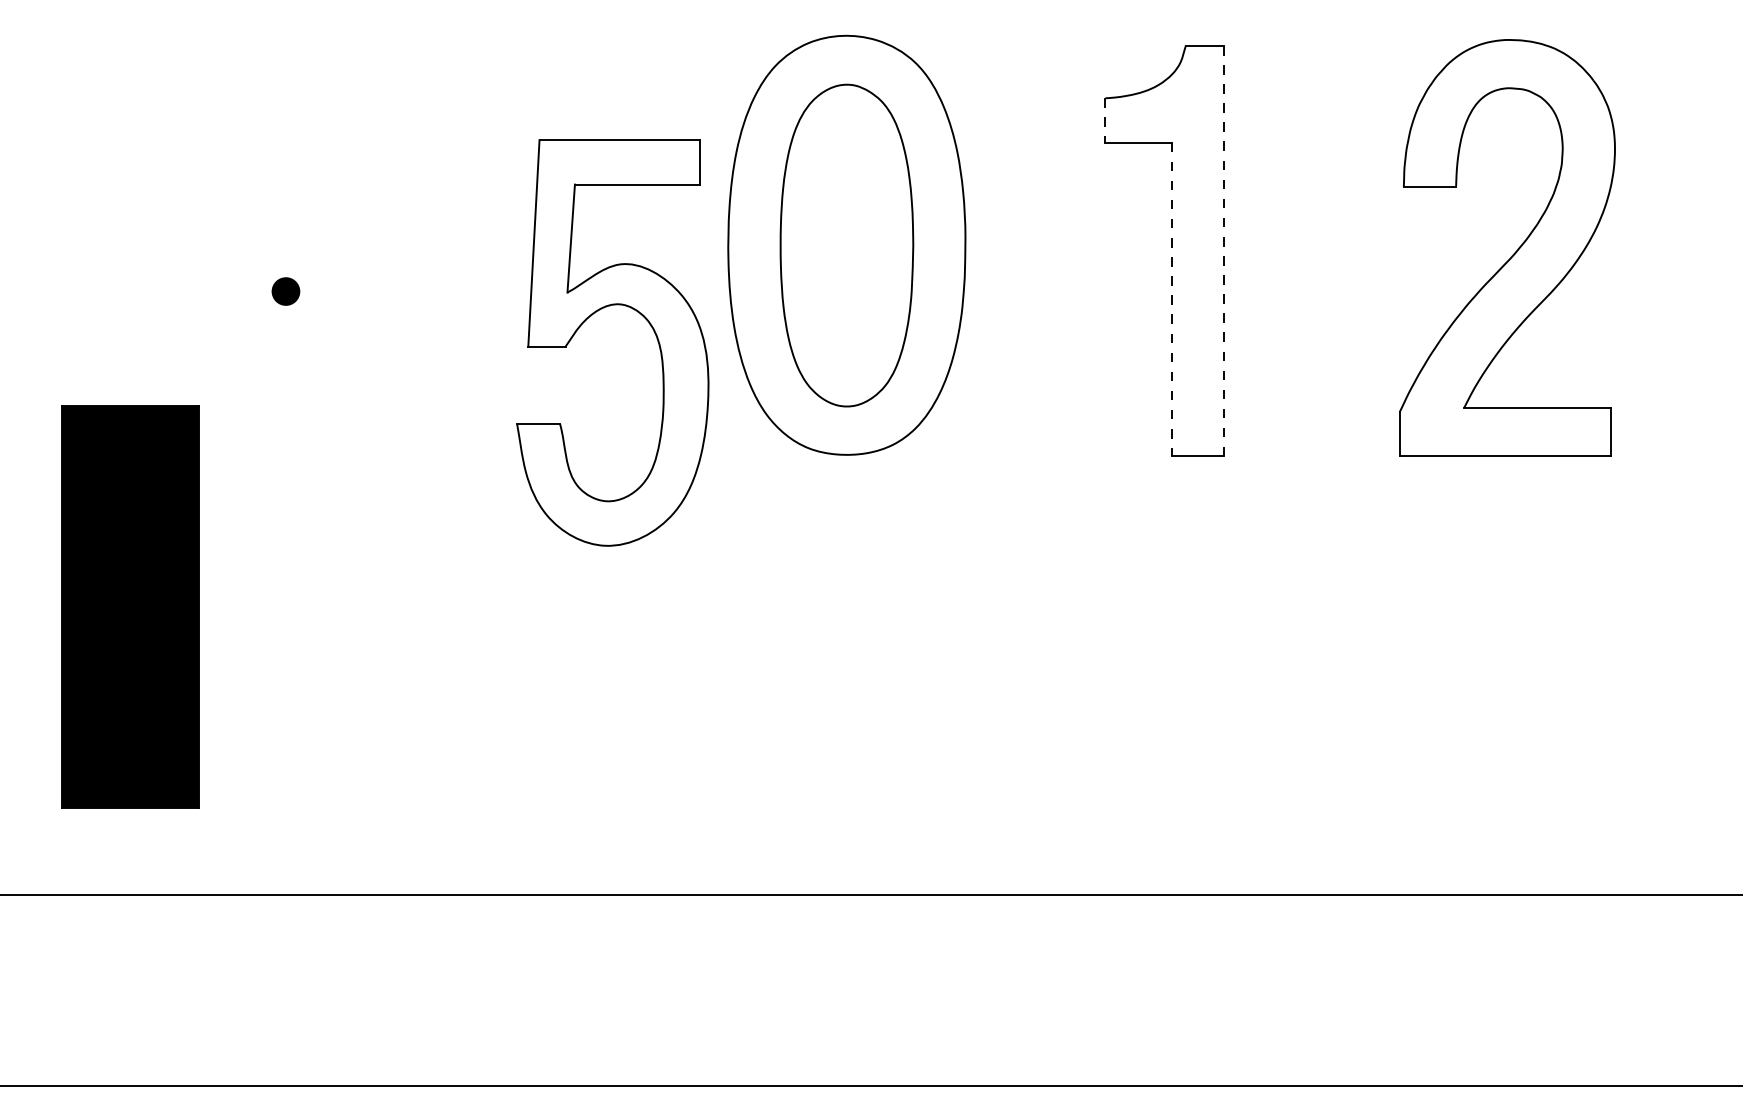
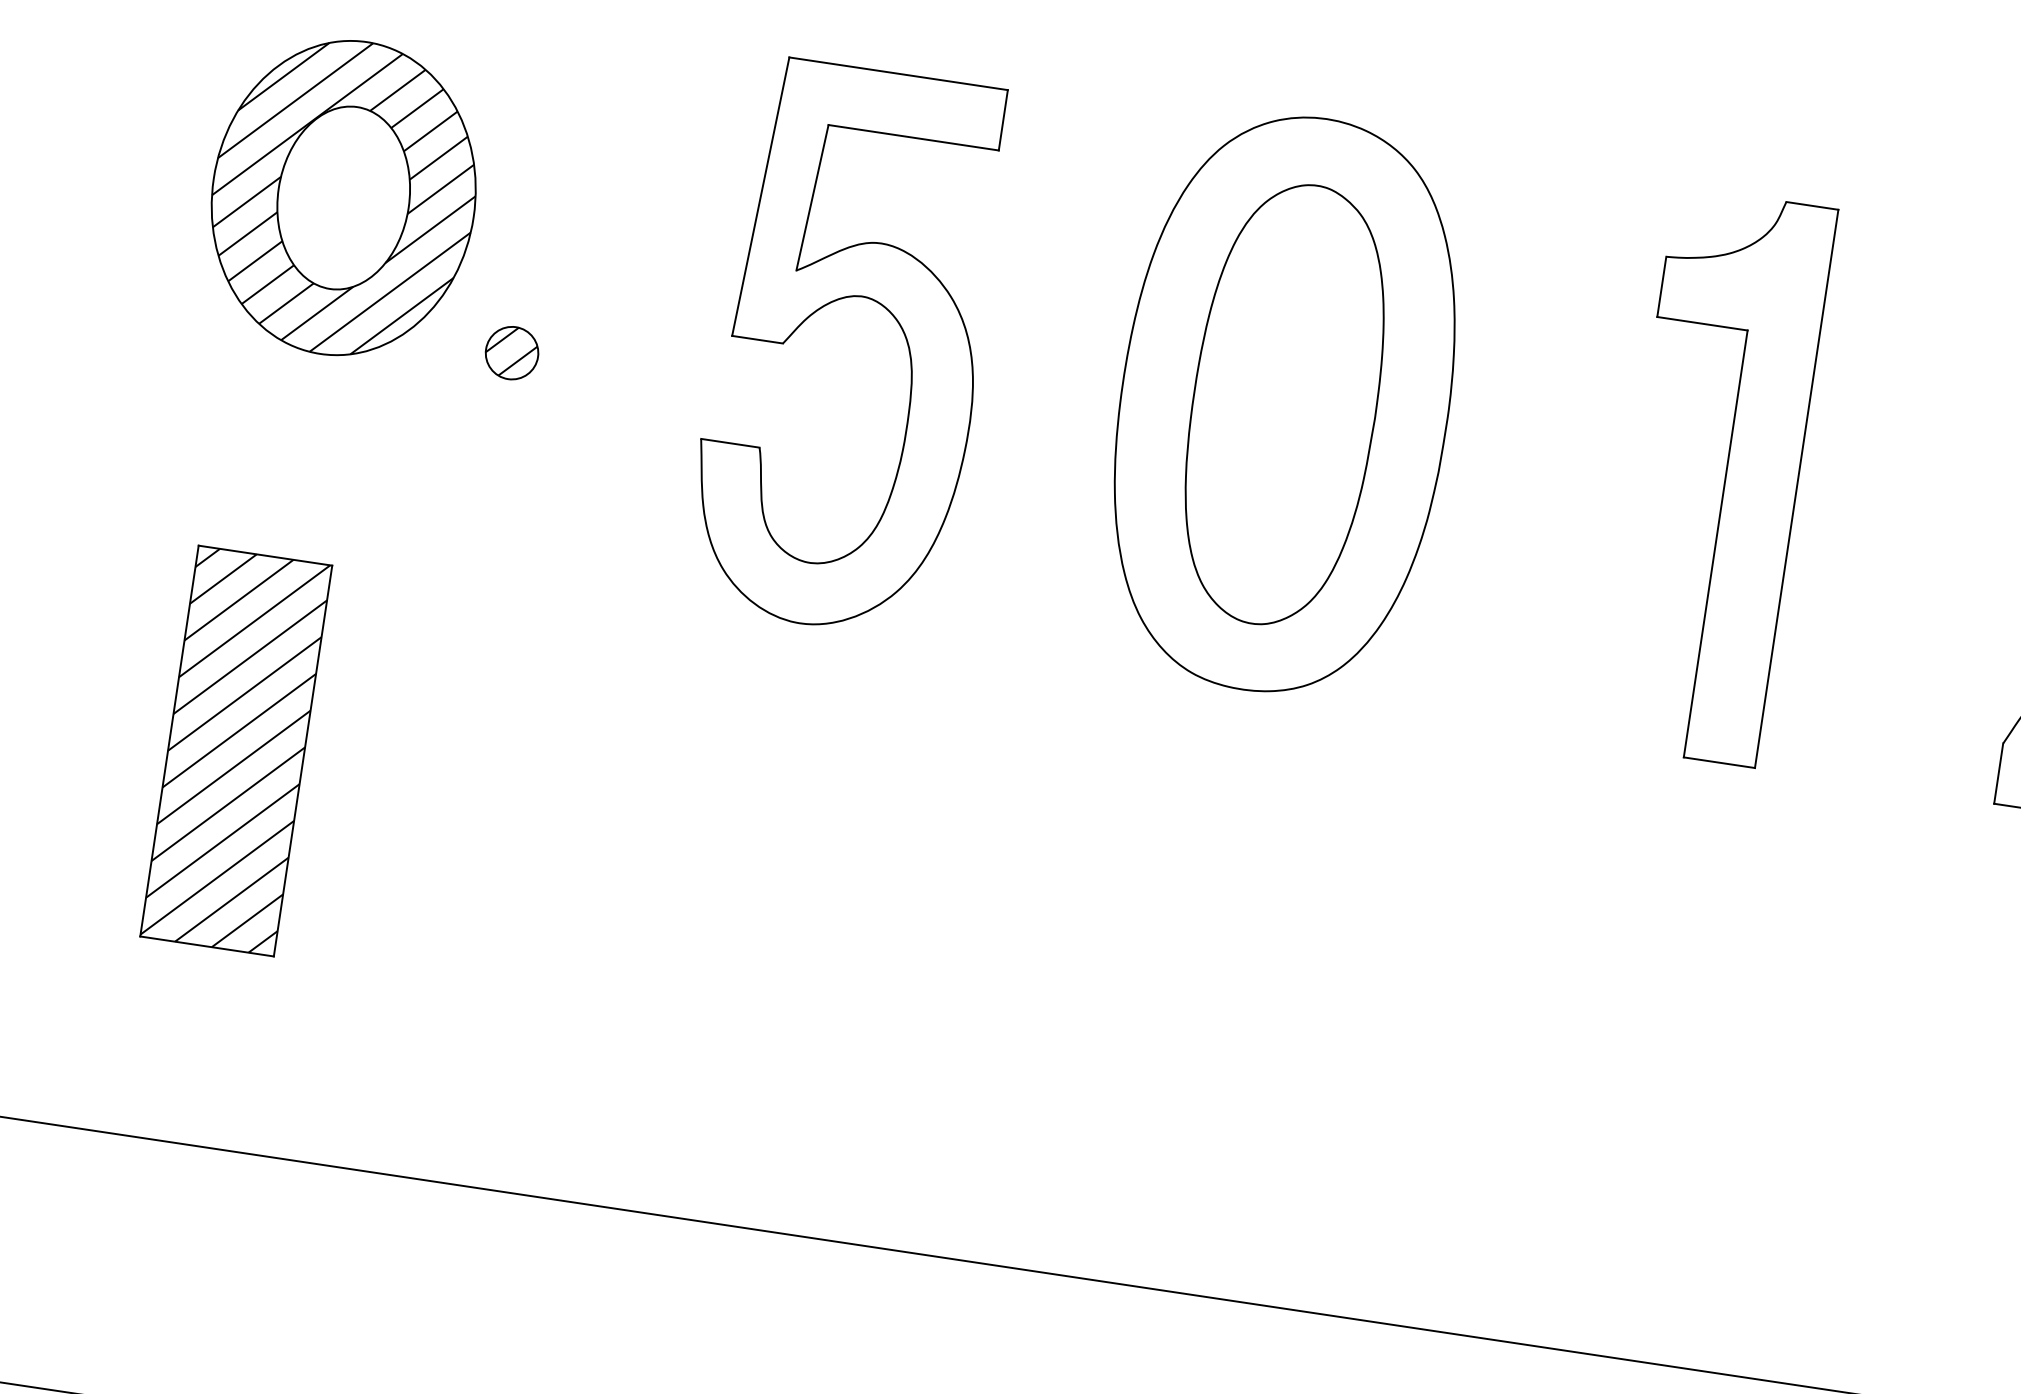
line: (1105, 120) -> (1662, 287), dashed -> solid
part: (147, 197) -> (342, 196), added
line: (1224, 251) -> (1797, 489), dashed -> solid
part: (285, 291) -> (511, 352), size x1.43
line: (1171, 299) -> (1715, 544), dashed -> solid
part: (591, 316) -> (824, 307), moved
part: (130, 607) -> (236, 751), size x0.71

